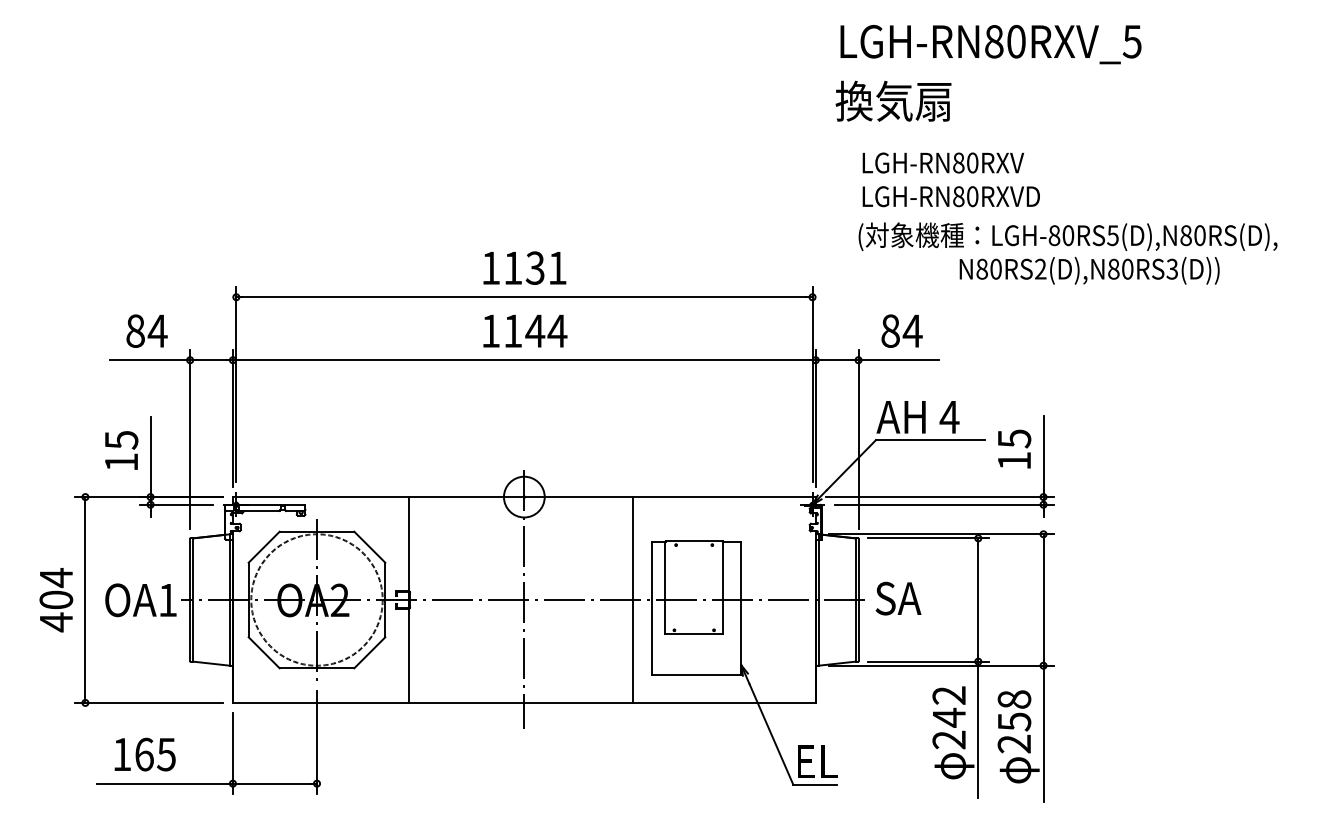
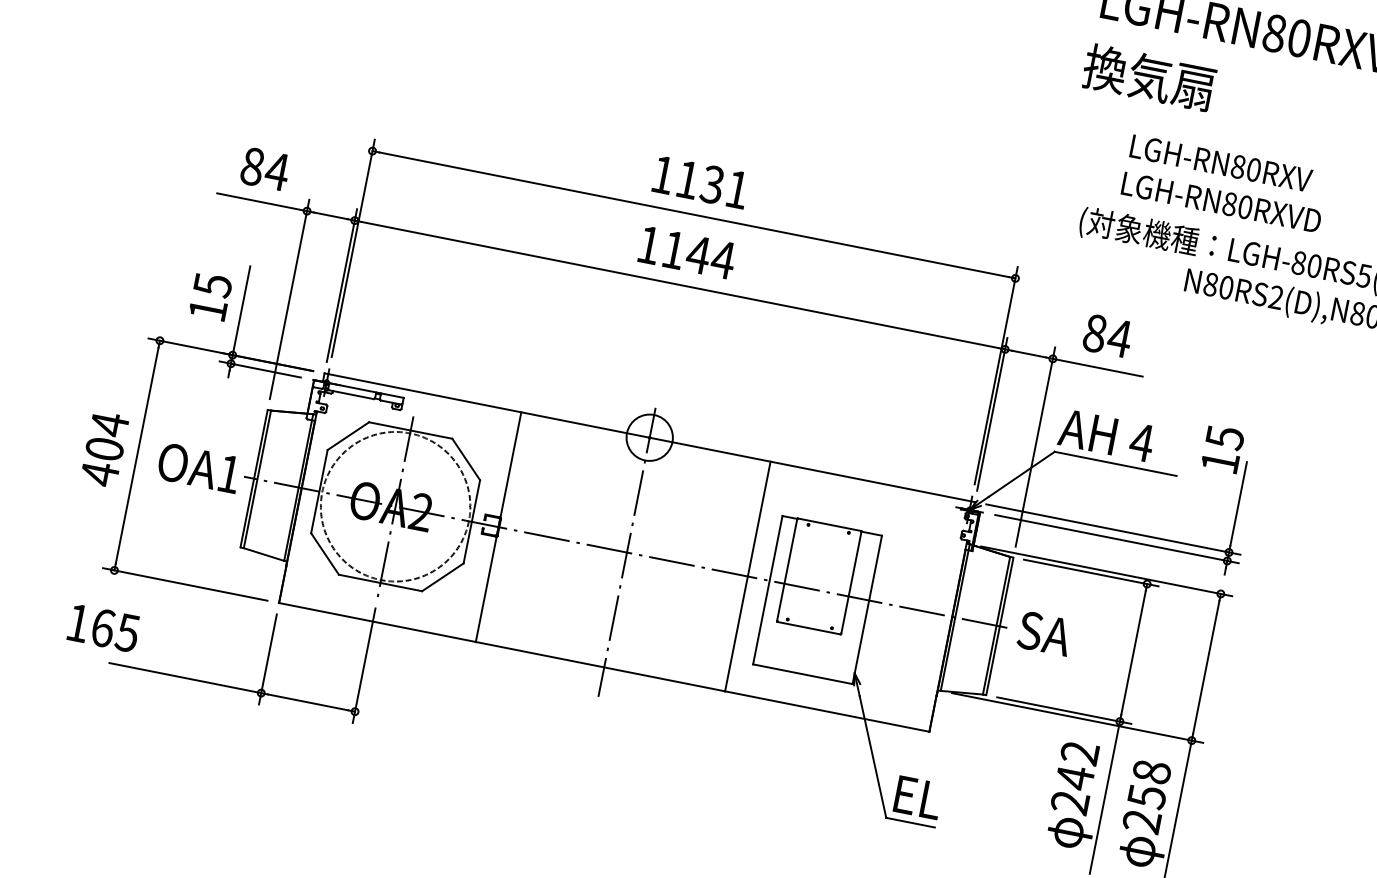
text: (943, 162) -> (1221, 162), moved
text: (950, 196) -> (1220, 202), moved
text: (1014, 448) -> (1222, 448), moved
text: (144, 754) -> (103, 627), moved

